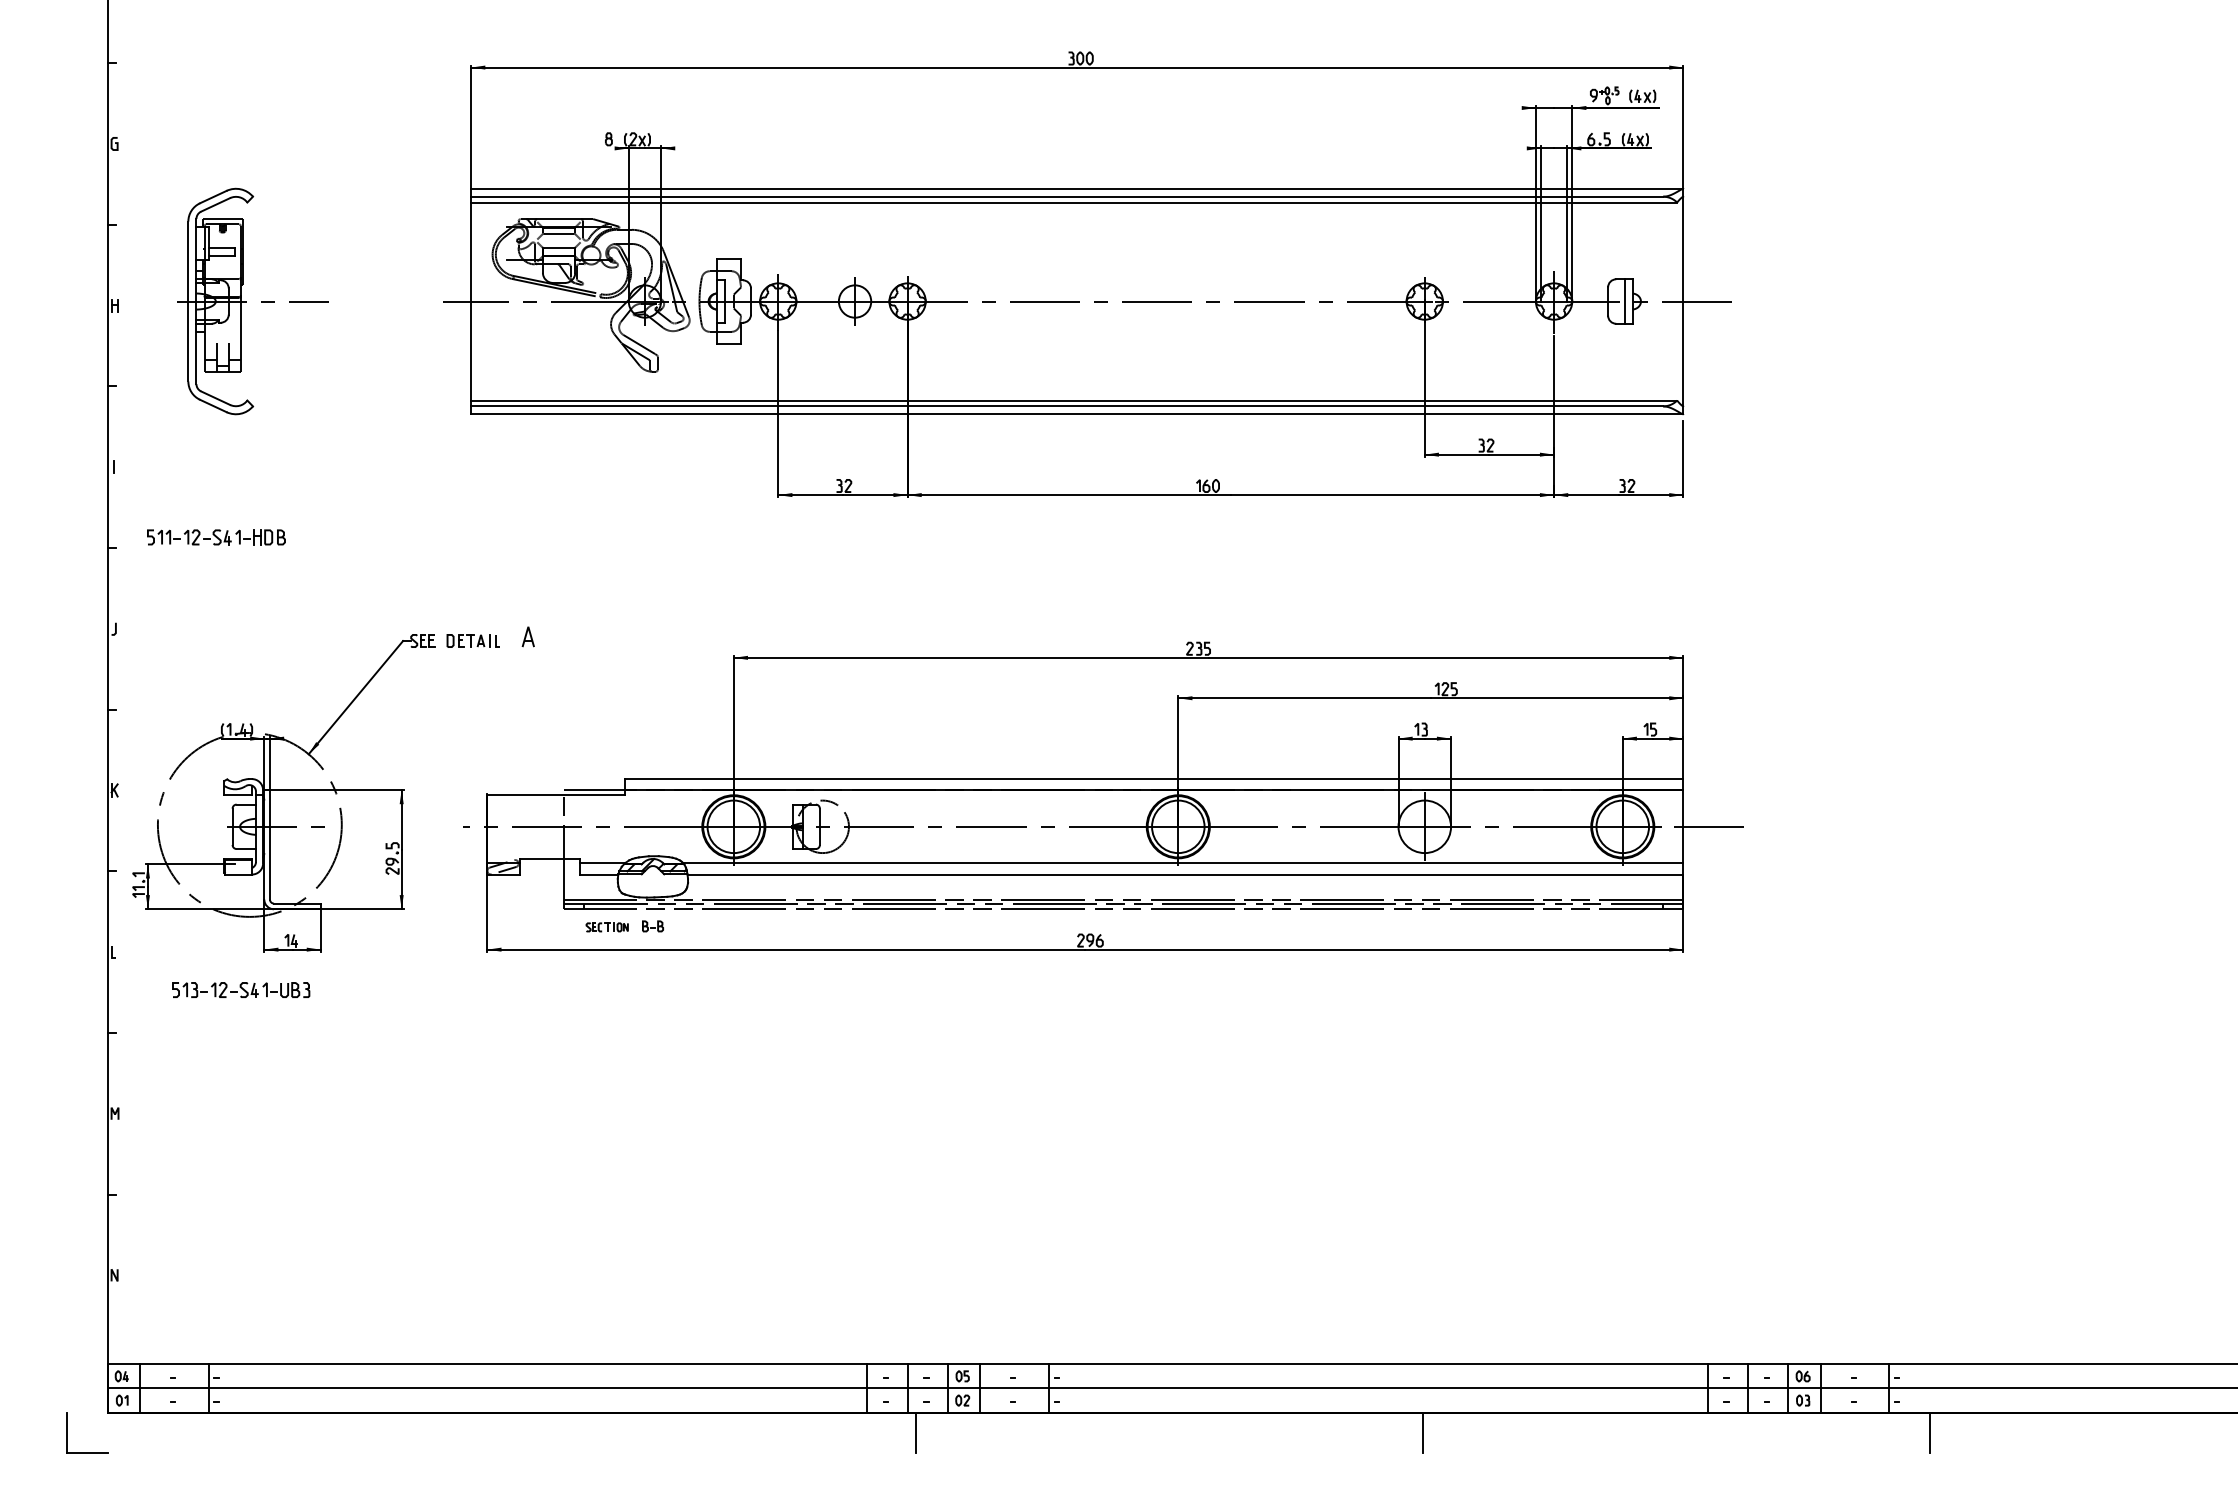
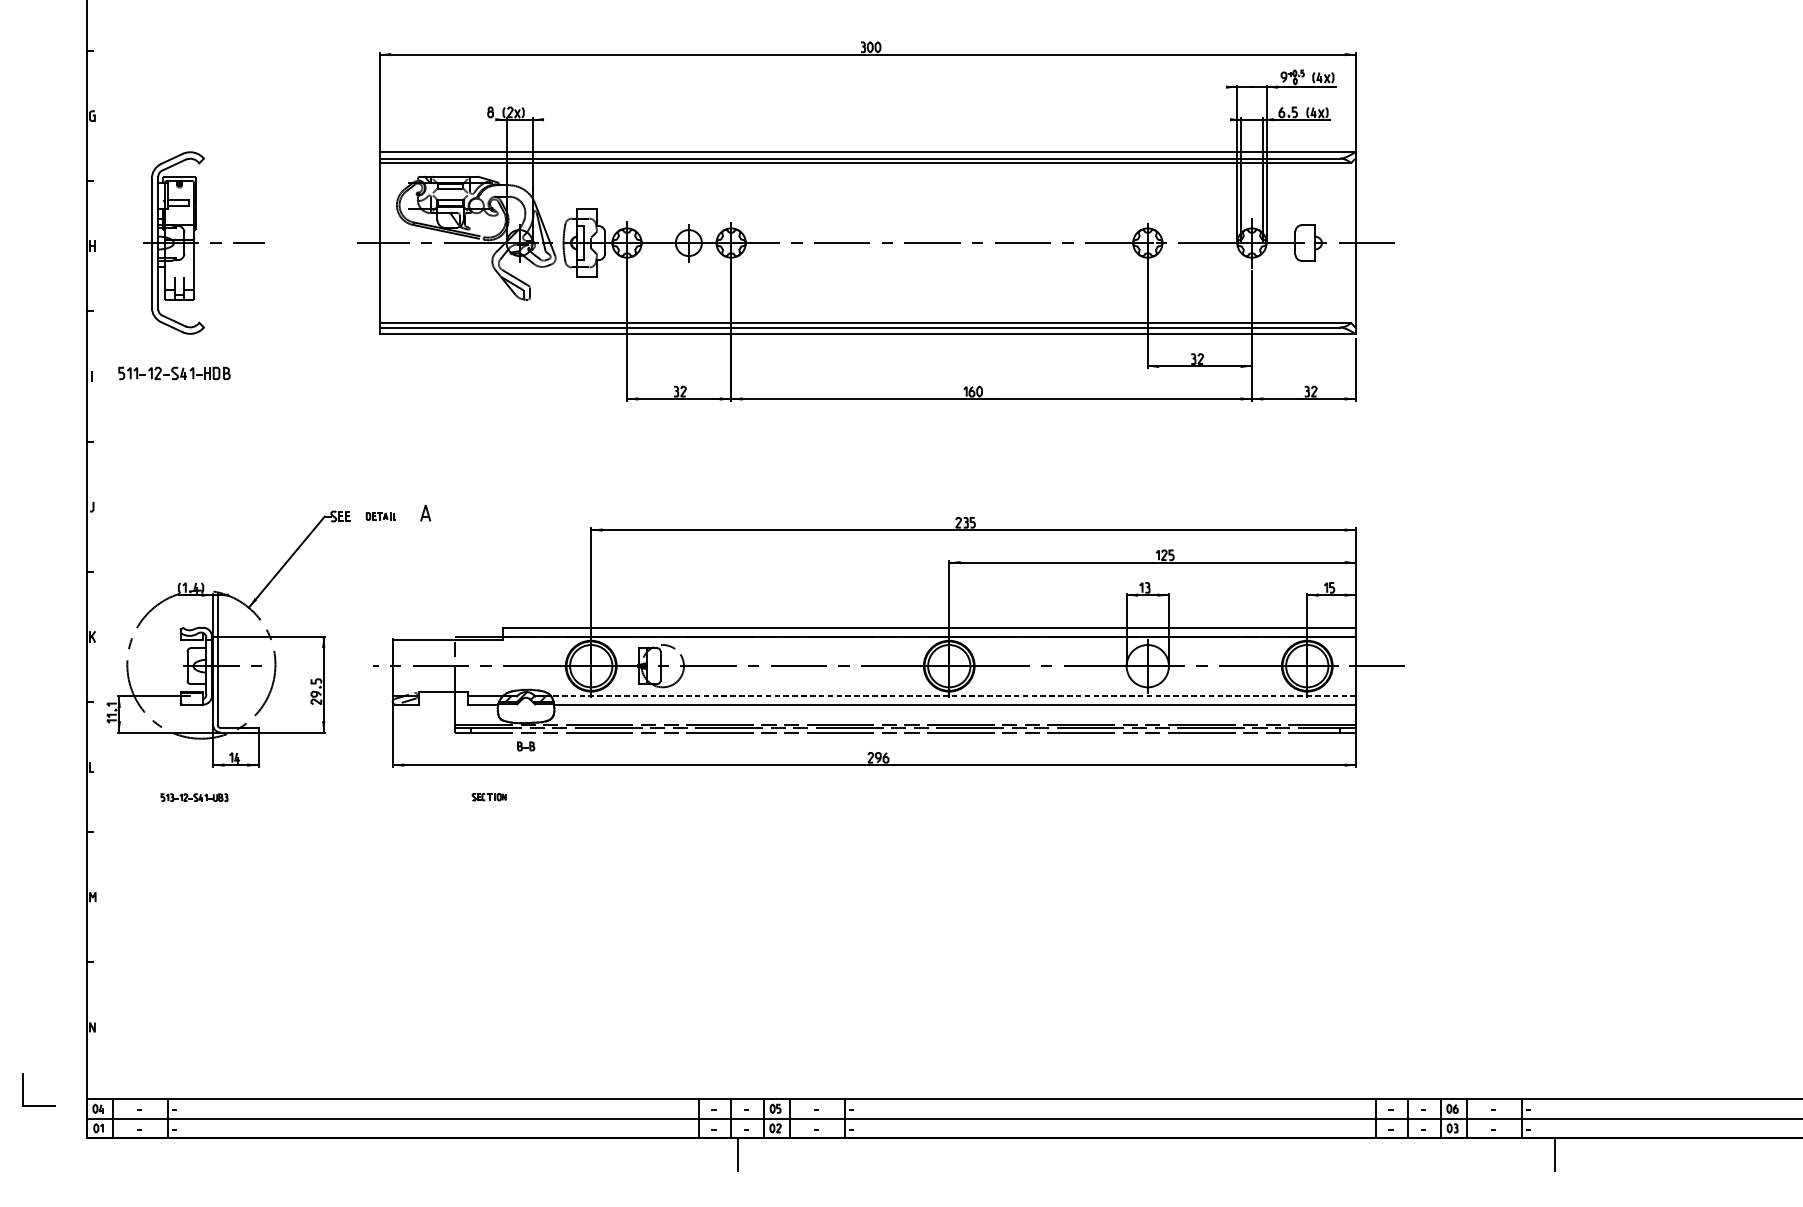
line: (1624, 301) -> (1308, 243), removed
part: (216, 537) -> (174, 373), moved
part: (472, 640) -> (380, 516), size x0.7
line: (1183, 863) -> (953, 695), solid -> dashed
part: (606, 927) -> (488, 797), moved
part: (241, 989) -> (194, 797), size x0.6
part: (67, 1432) -> (23, 1089), moved
line: (1422, 1432) -> (1145, 1154), removed

